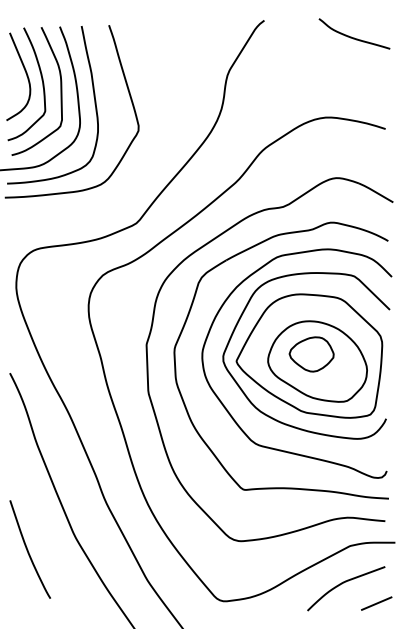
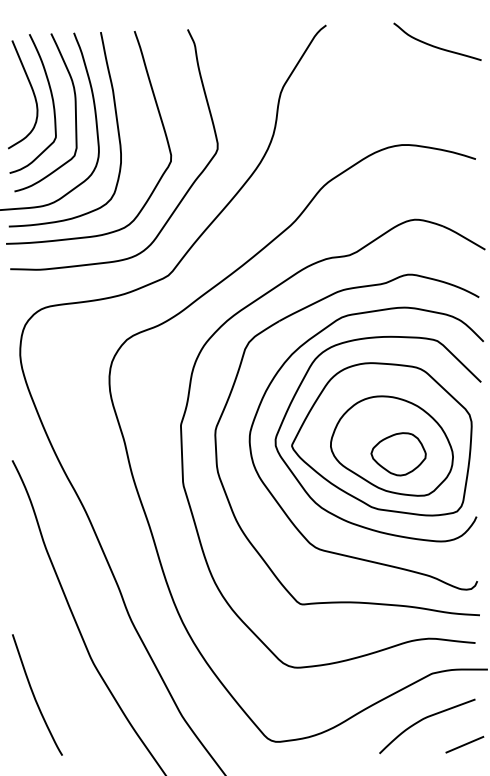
curve: (148, 158) -> (183, 195), added
part: (311, 354) -> (398, 454), moved
curve: (28, 550) -> (35, 696), moved

